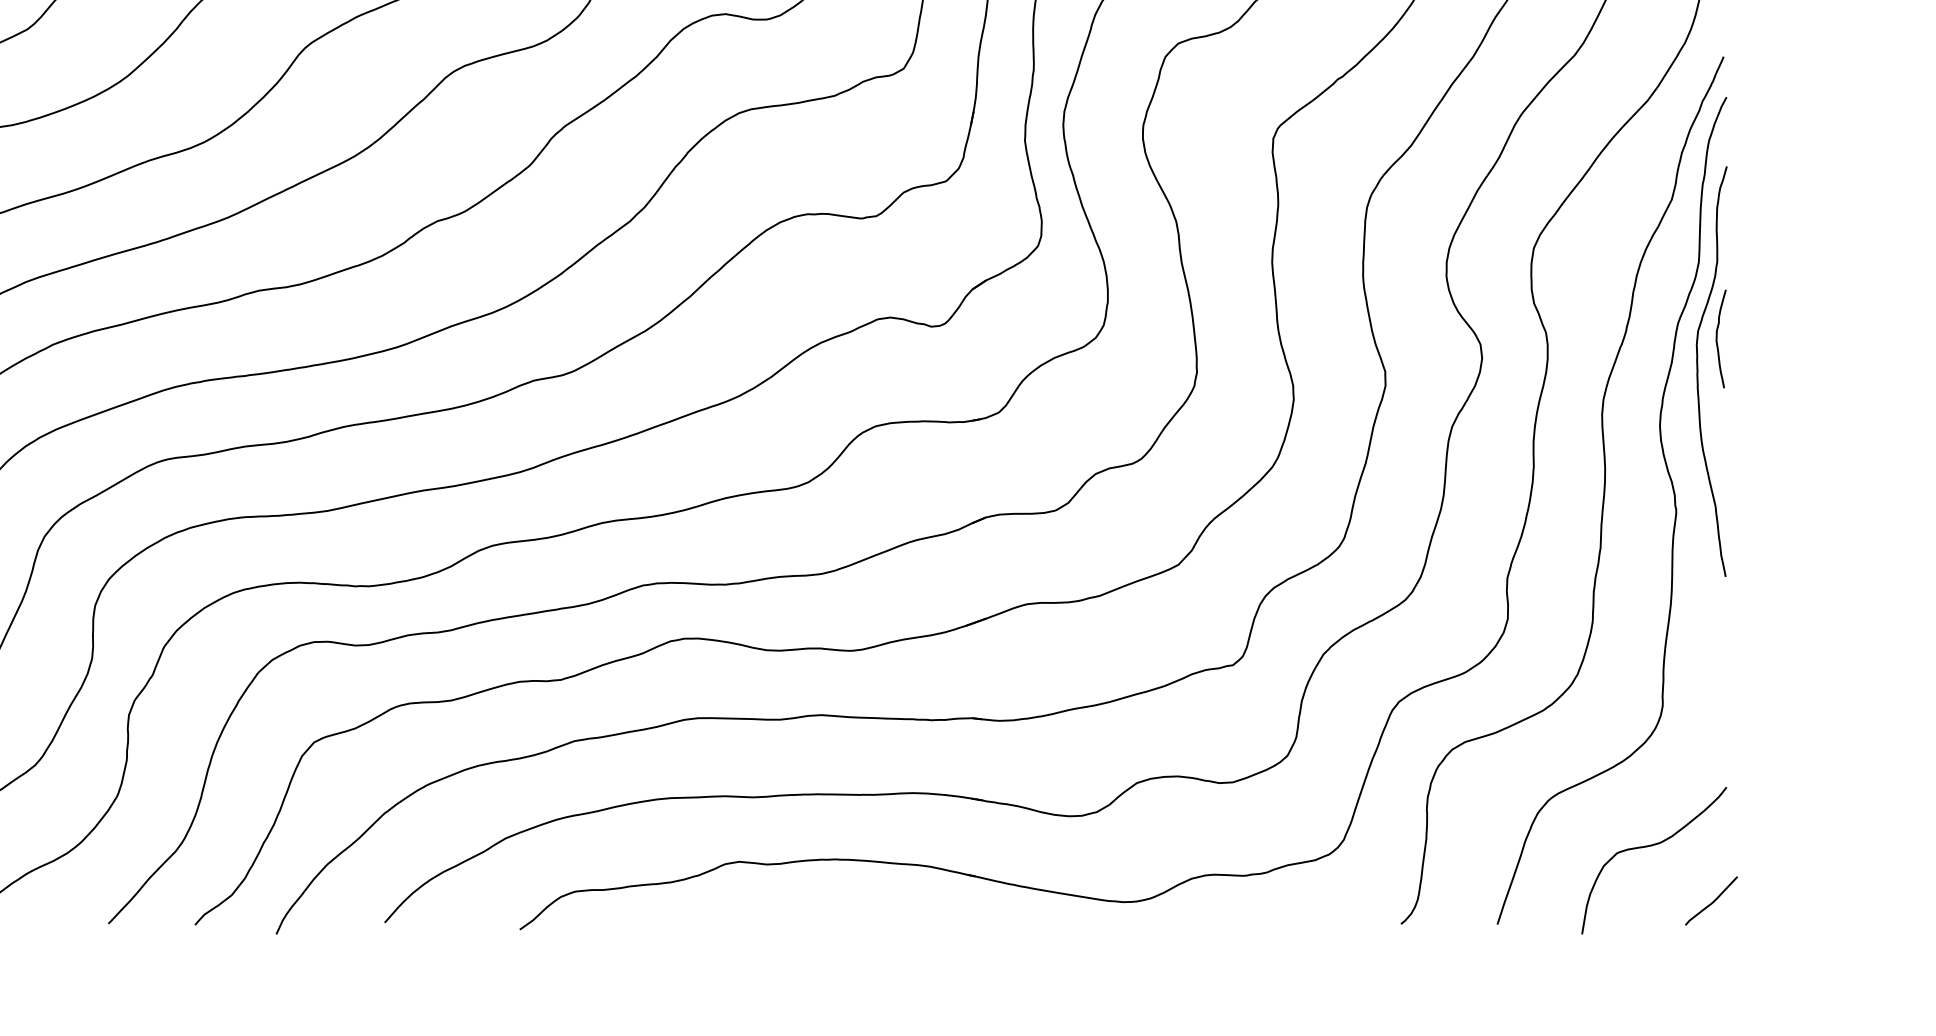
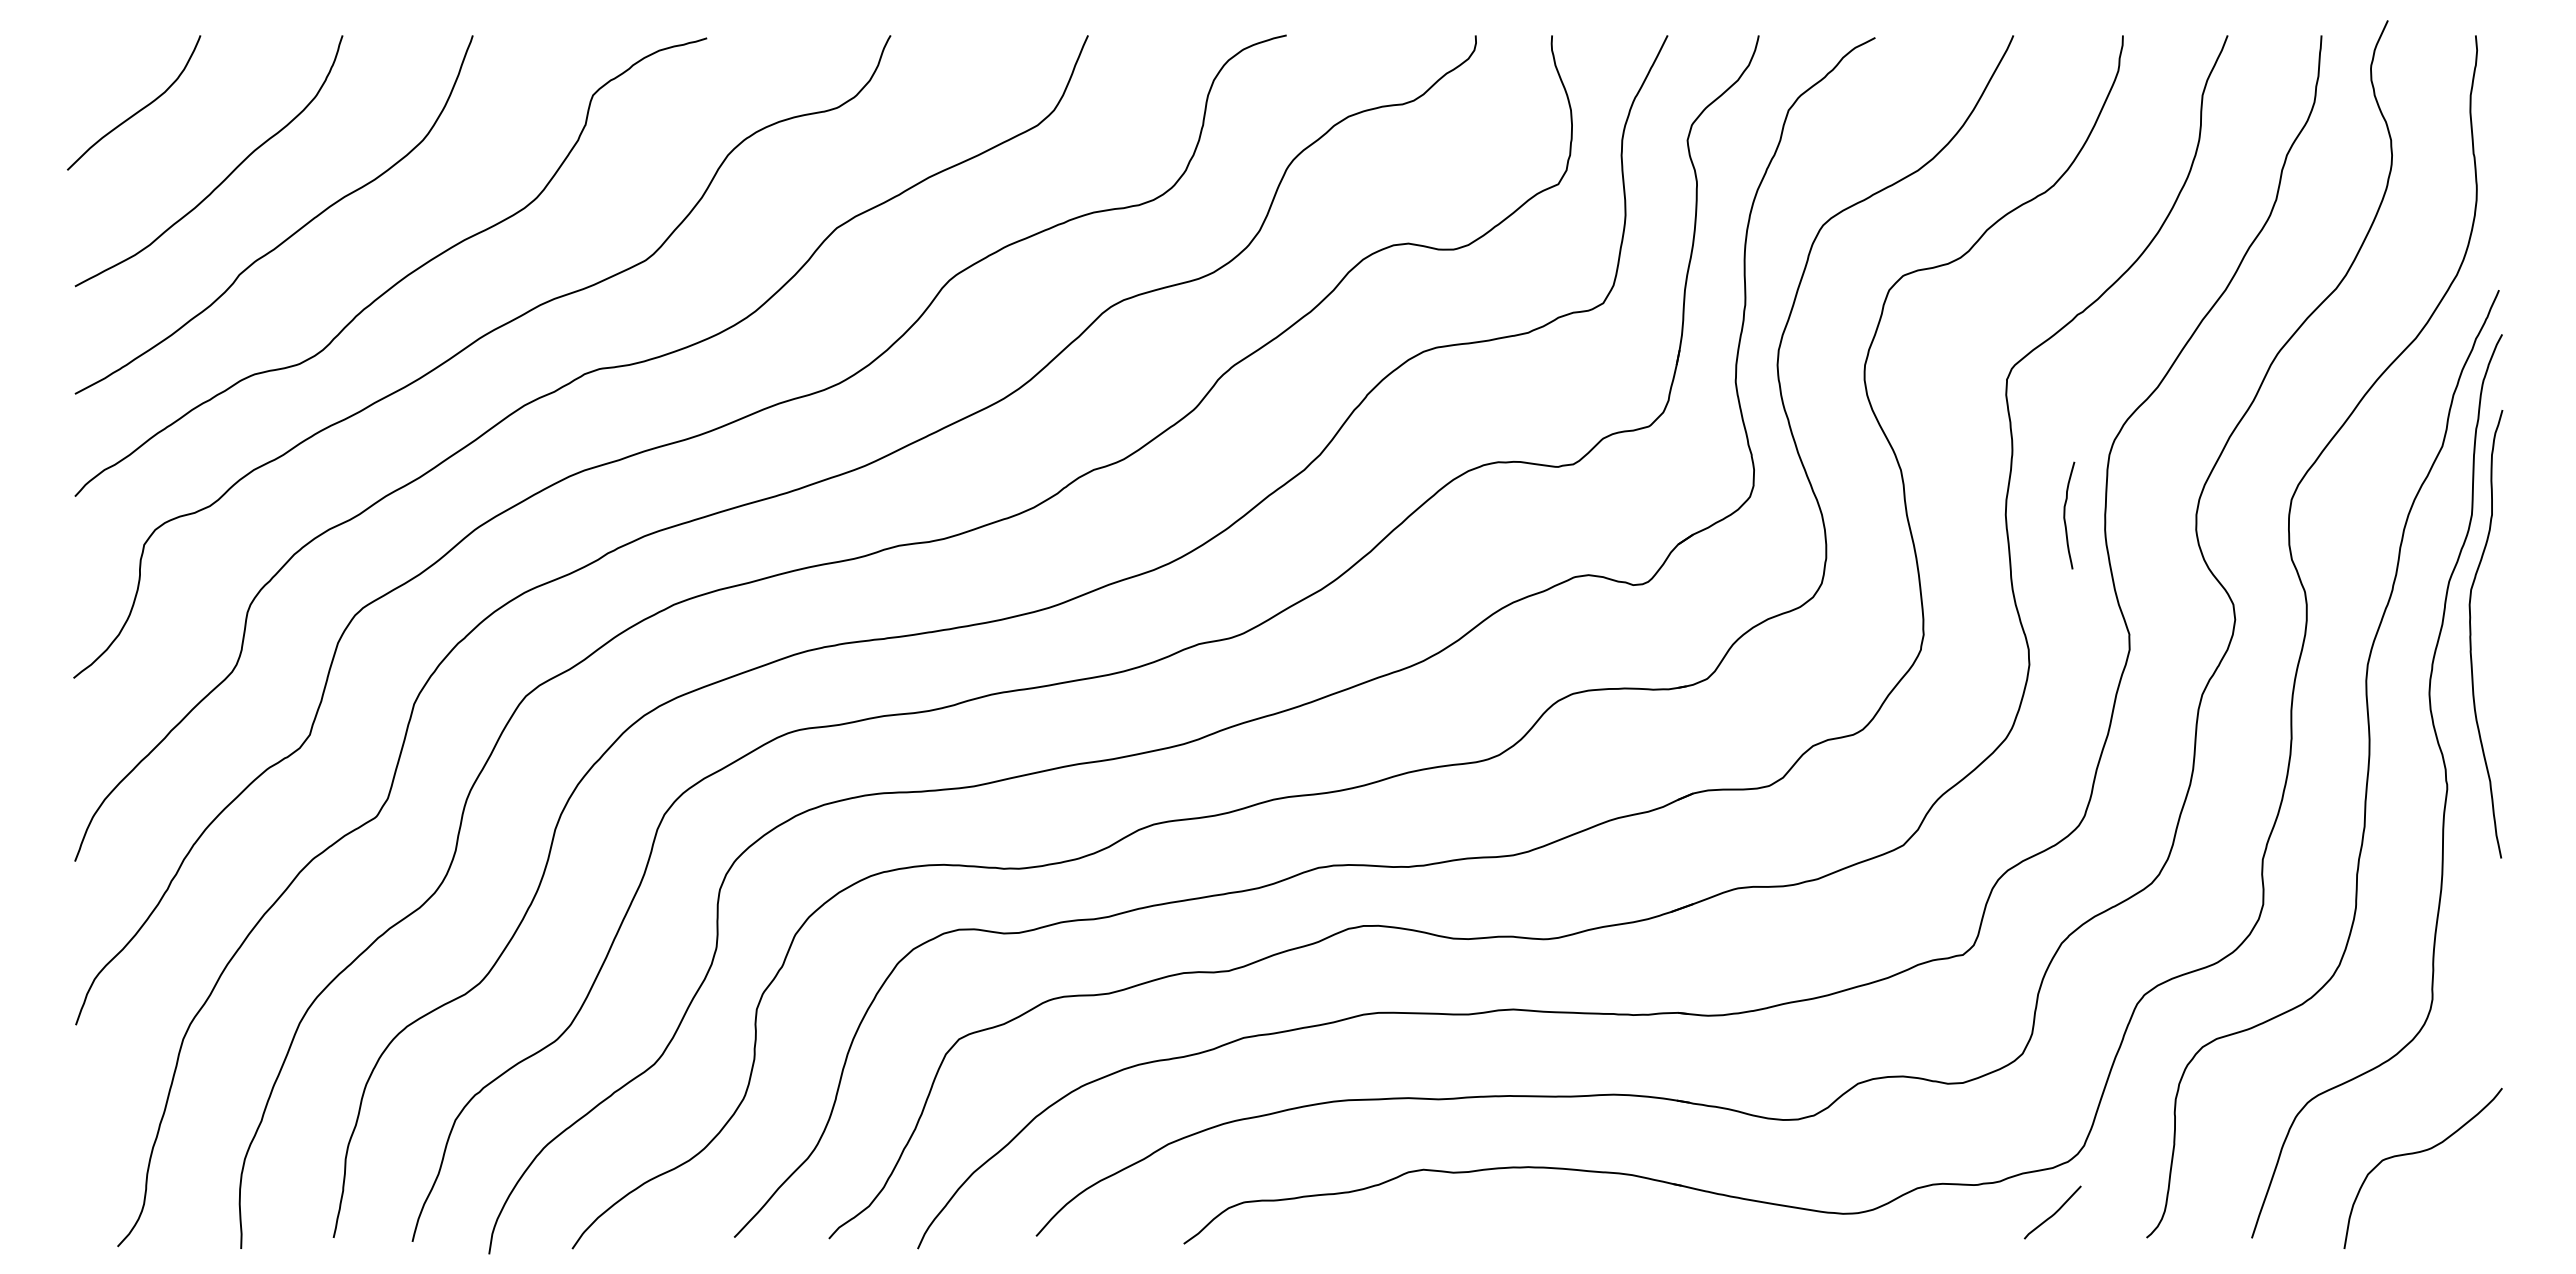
curve: (1717, 338) -> (2065, 515), moved
curve: (1712, 901) -> (2053, 1213), moved

